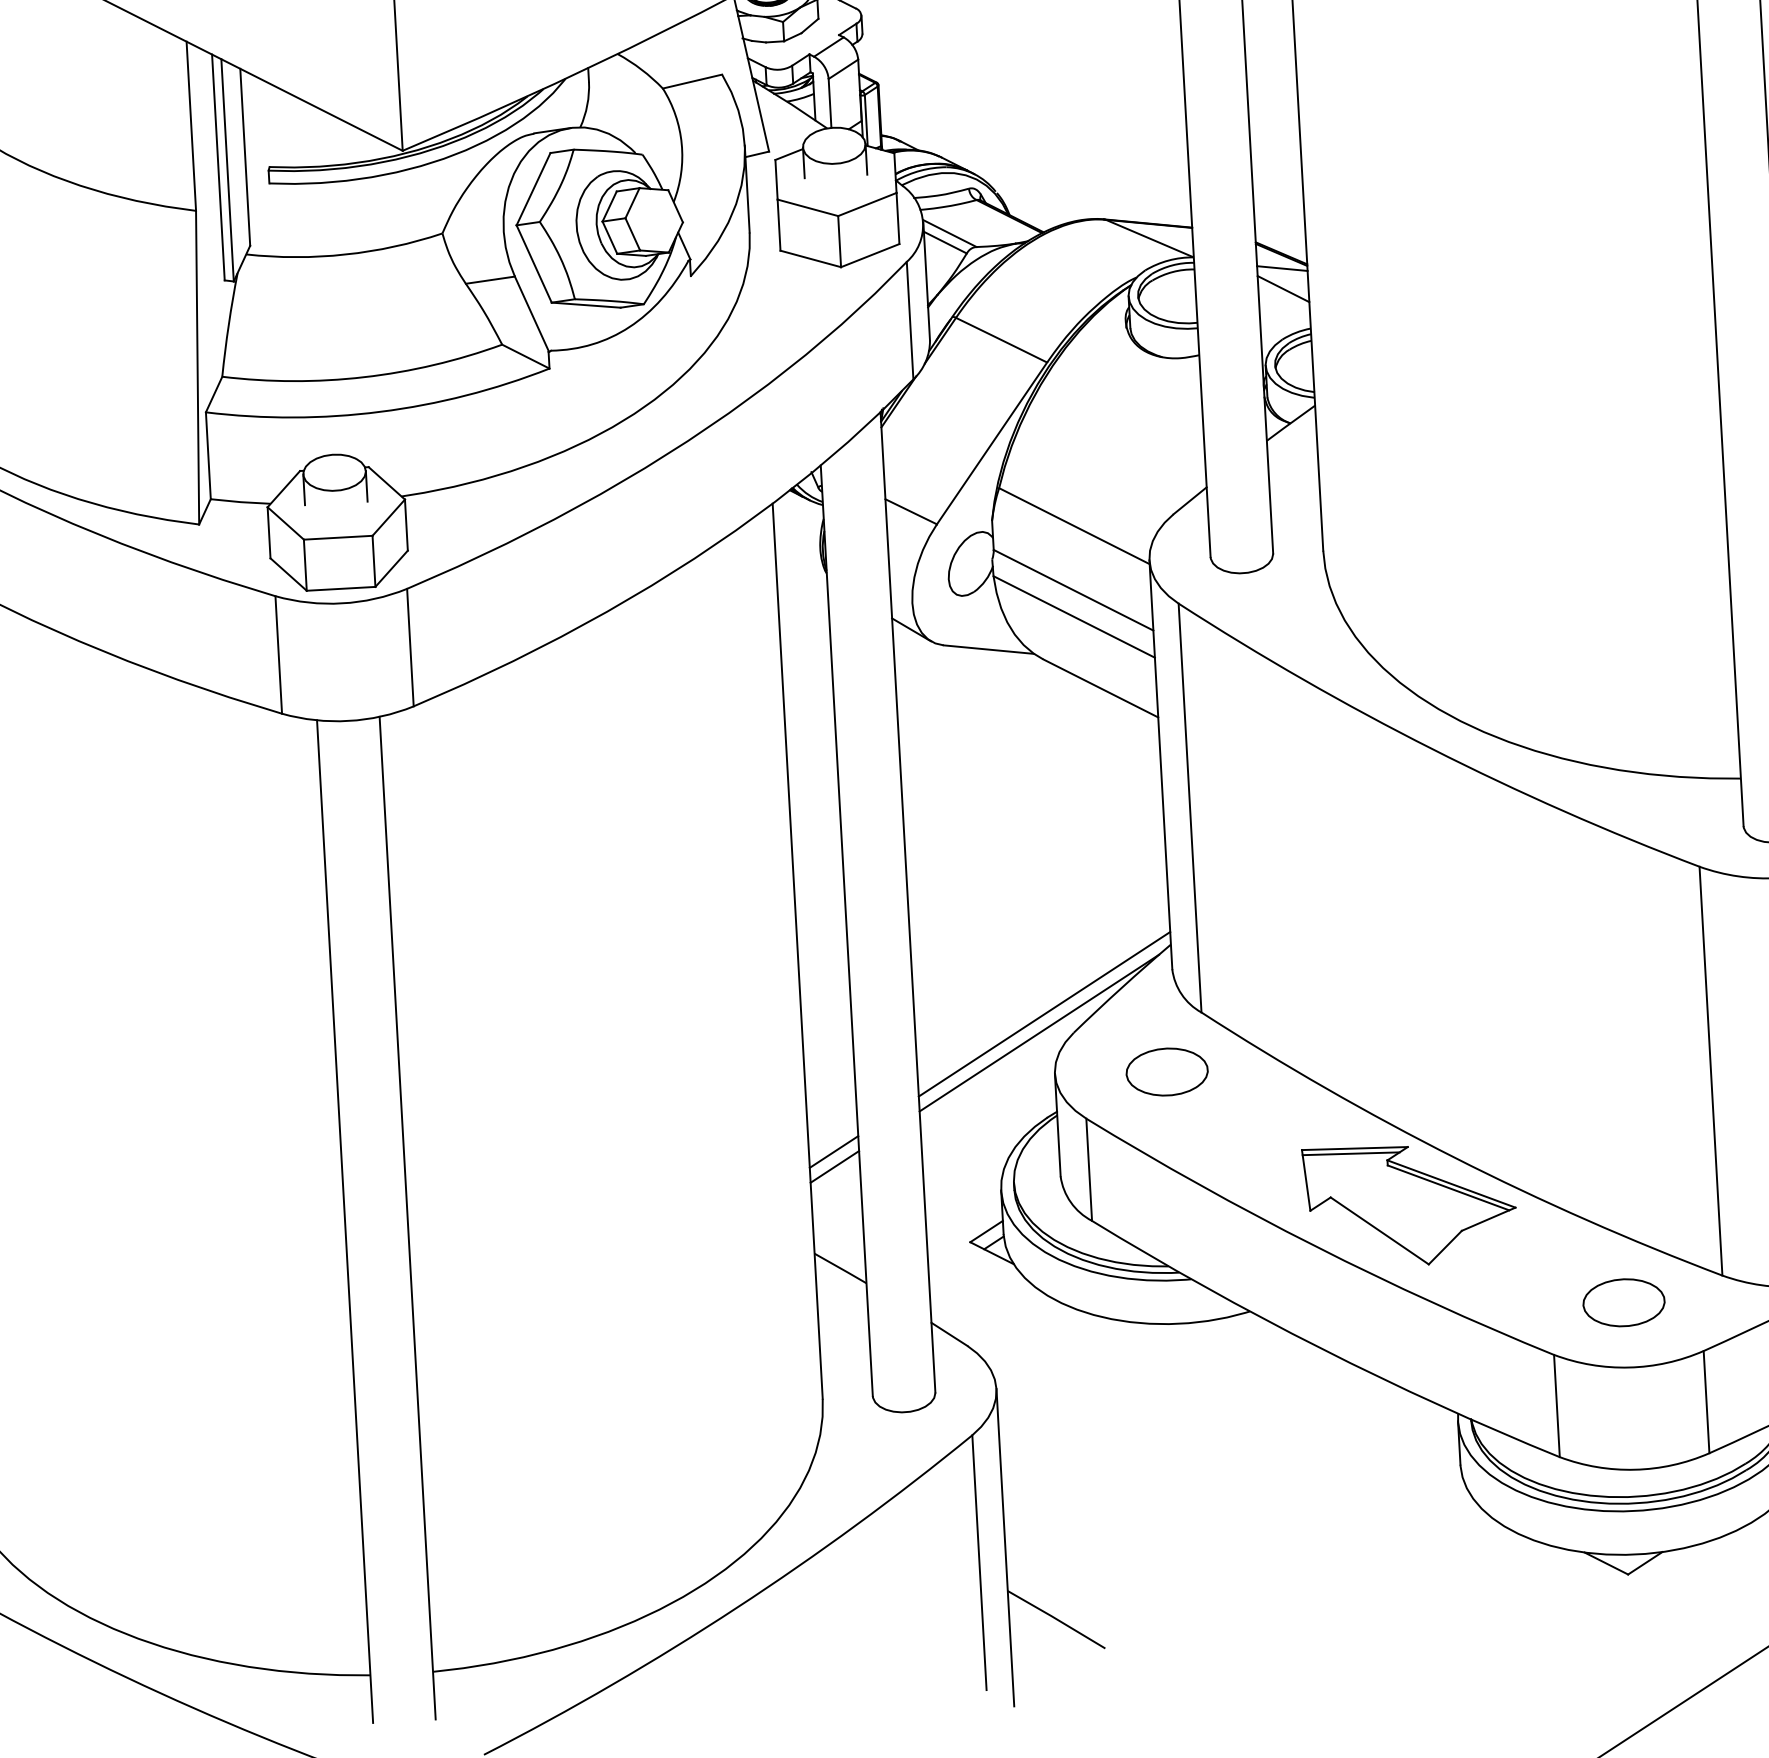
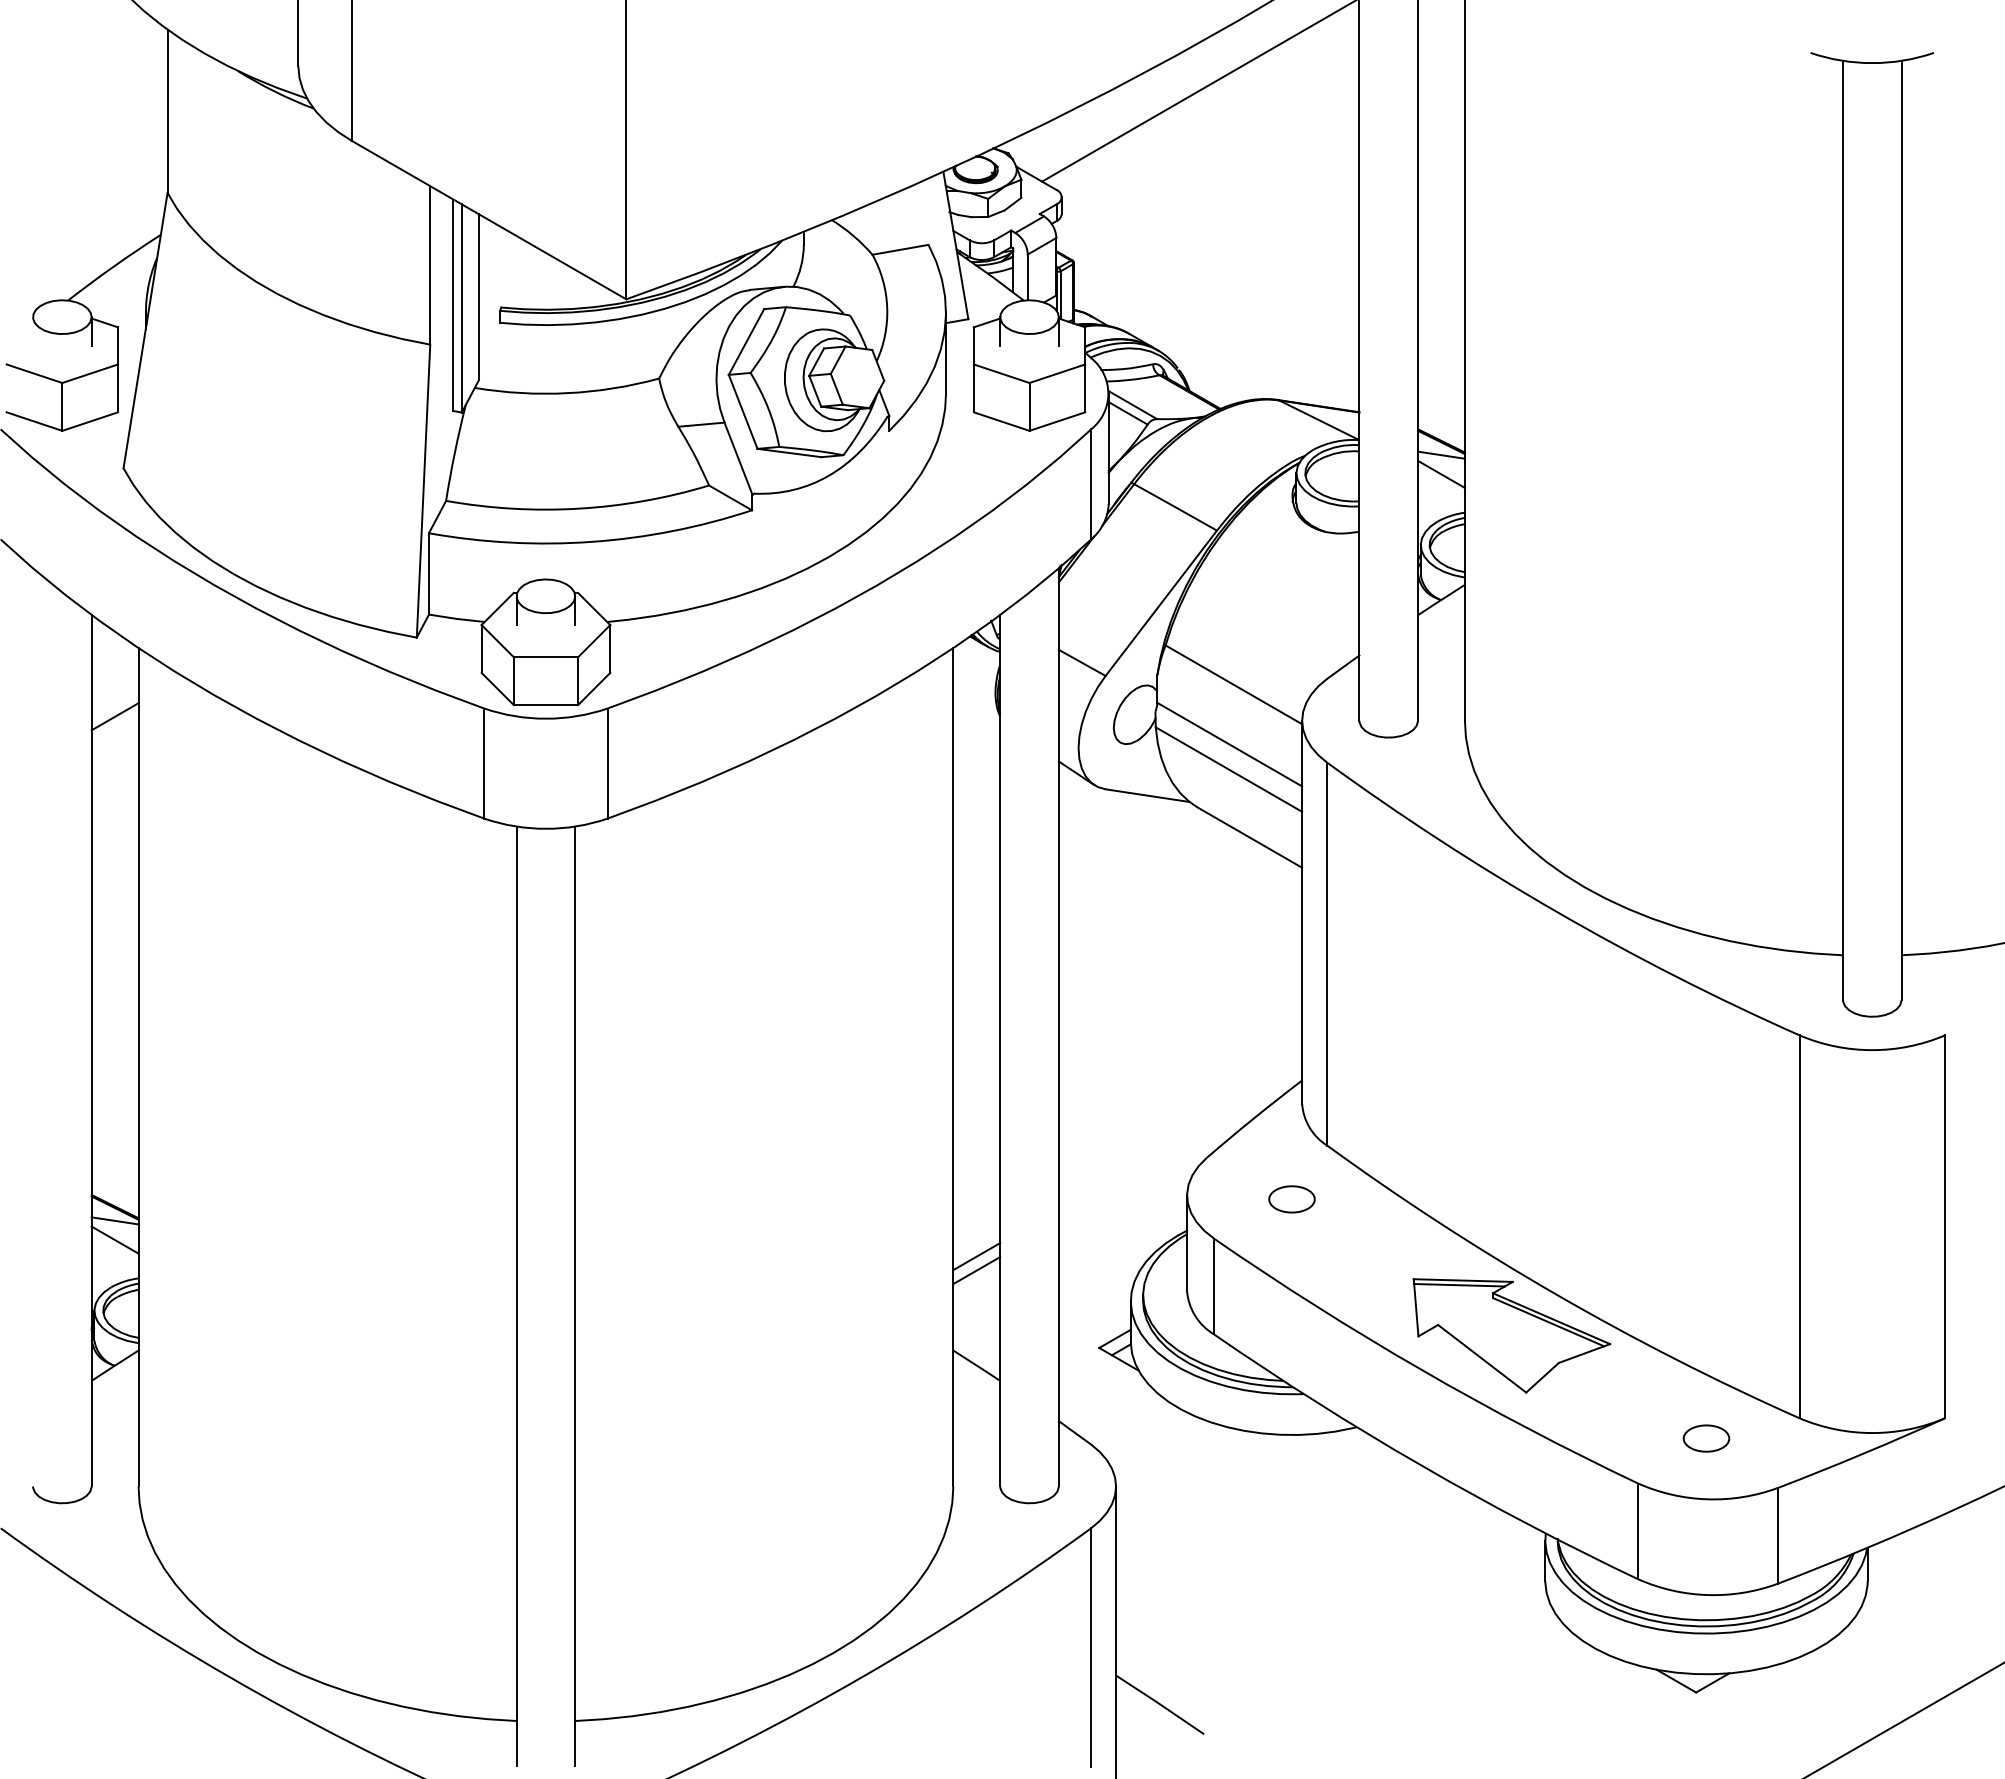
line: (1044, 1013) -> (1180, 1138), removed
line: (1039, 1033) -> (1174, 1156), removed
part: (1166, 1072) -> (1291, 1199), size x0.6
part: (1624, 1302) -> (1706, 1438), size x0.6

